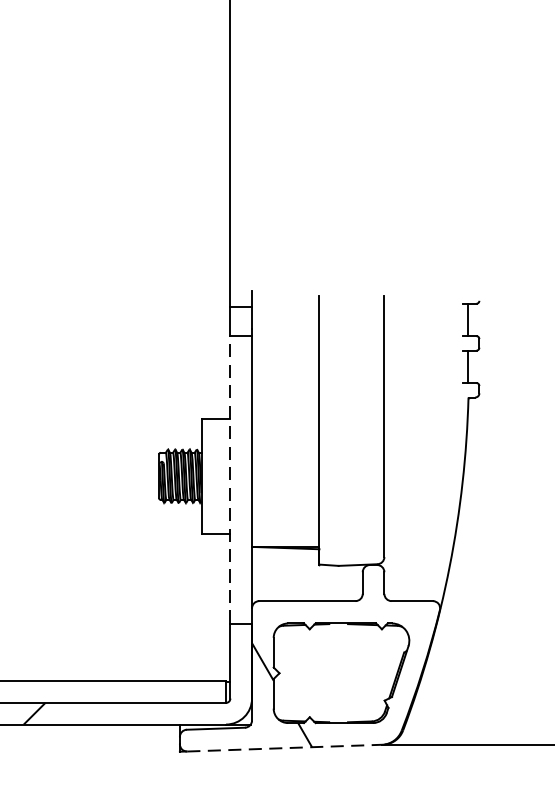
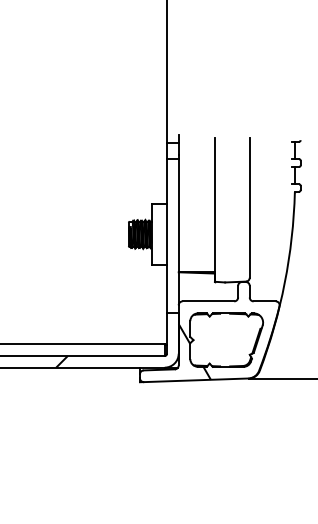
line: (231, 478) -> (167, 235), dashed -> solid
line: (285, 748) -> (196, 380), dashed -> solid

